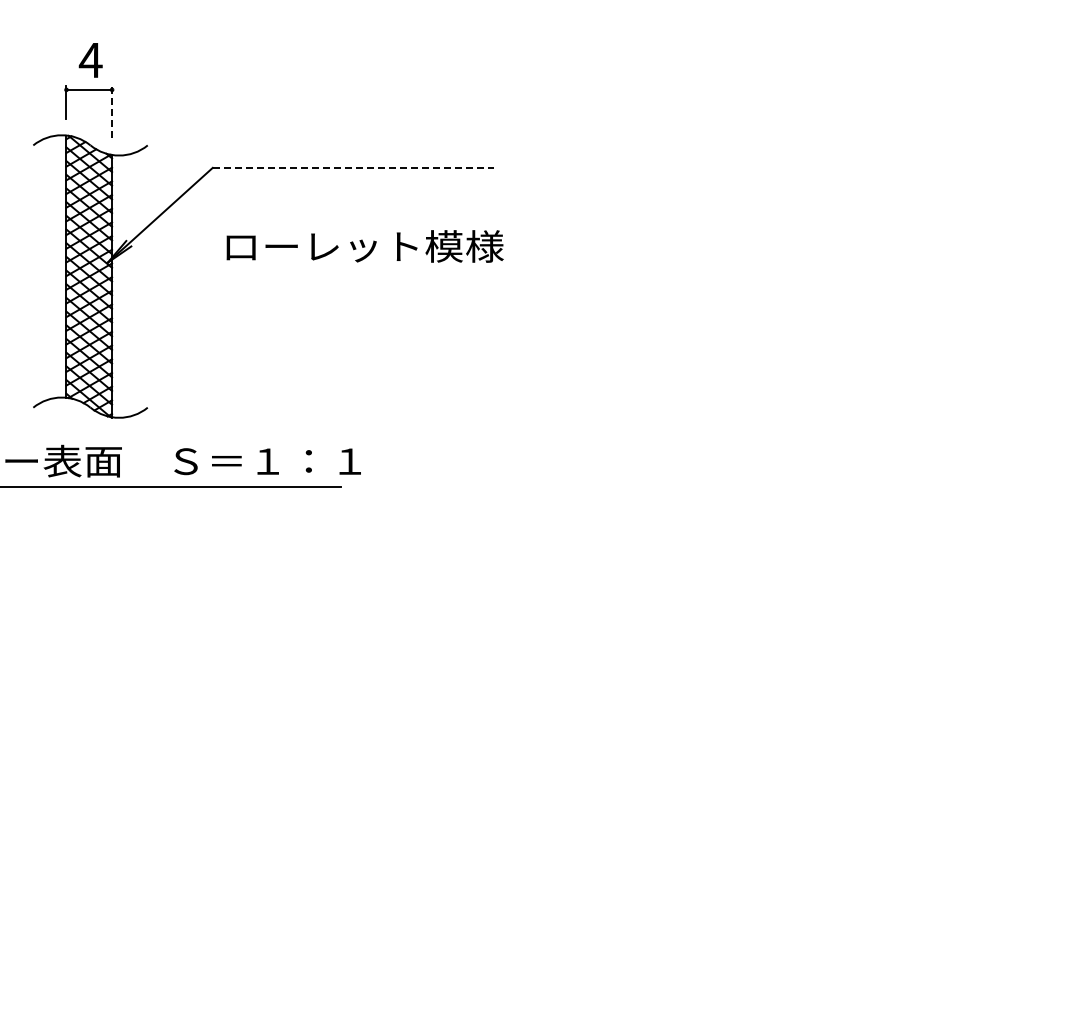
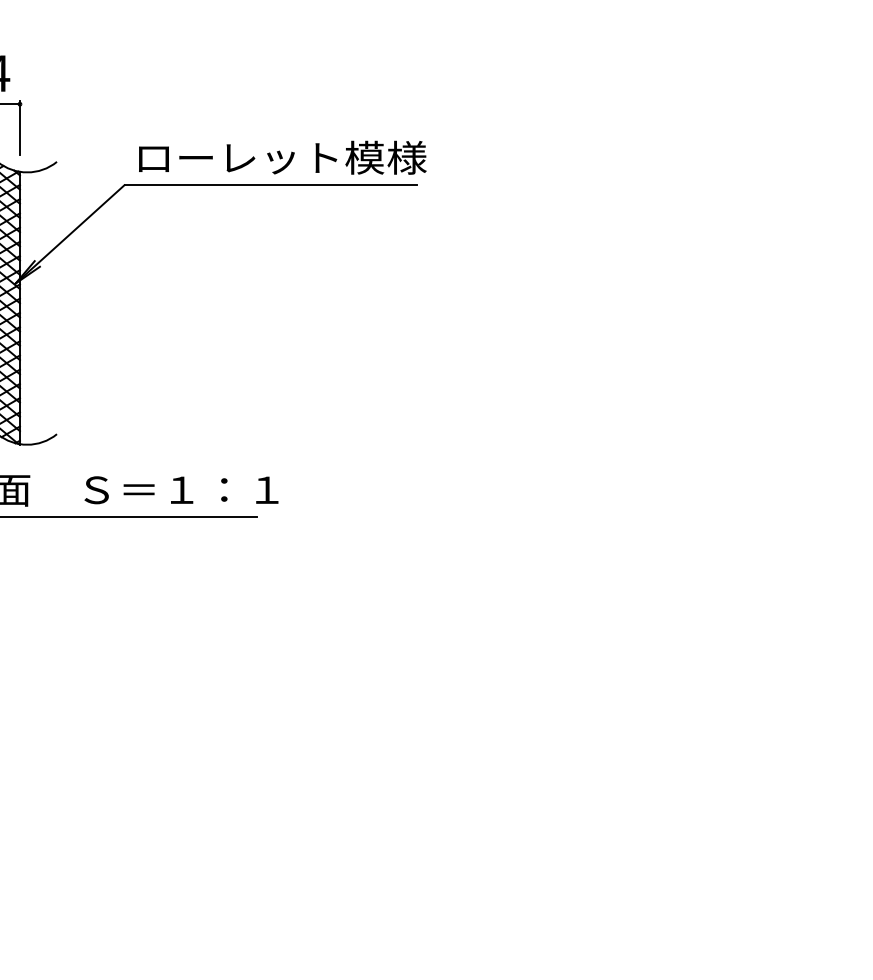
line: (112, 112) -> (20, 127), dashed -> solid
line: (353, 167) -> (270, 184), dashed -> solid
text: (364, 246) -> (282, 157), moved

